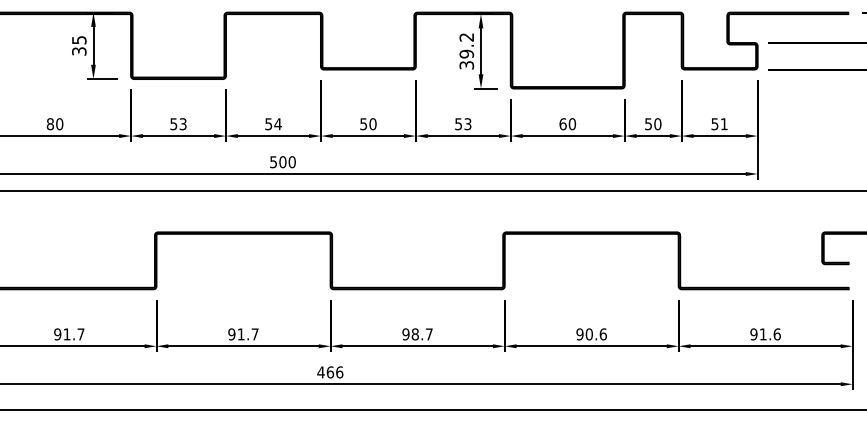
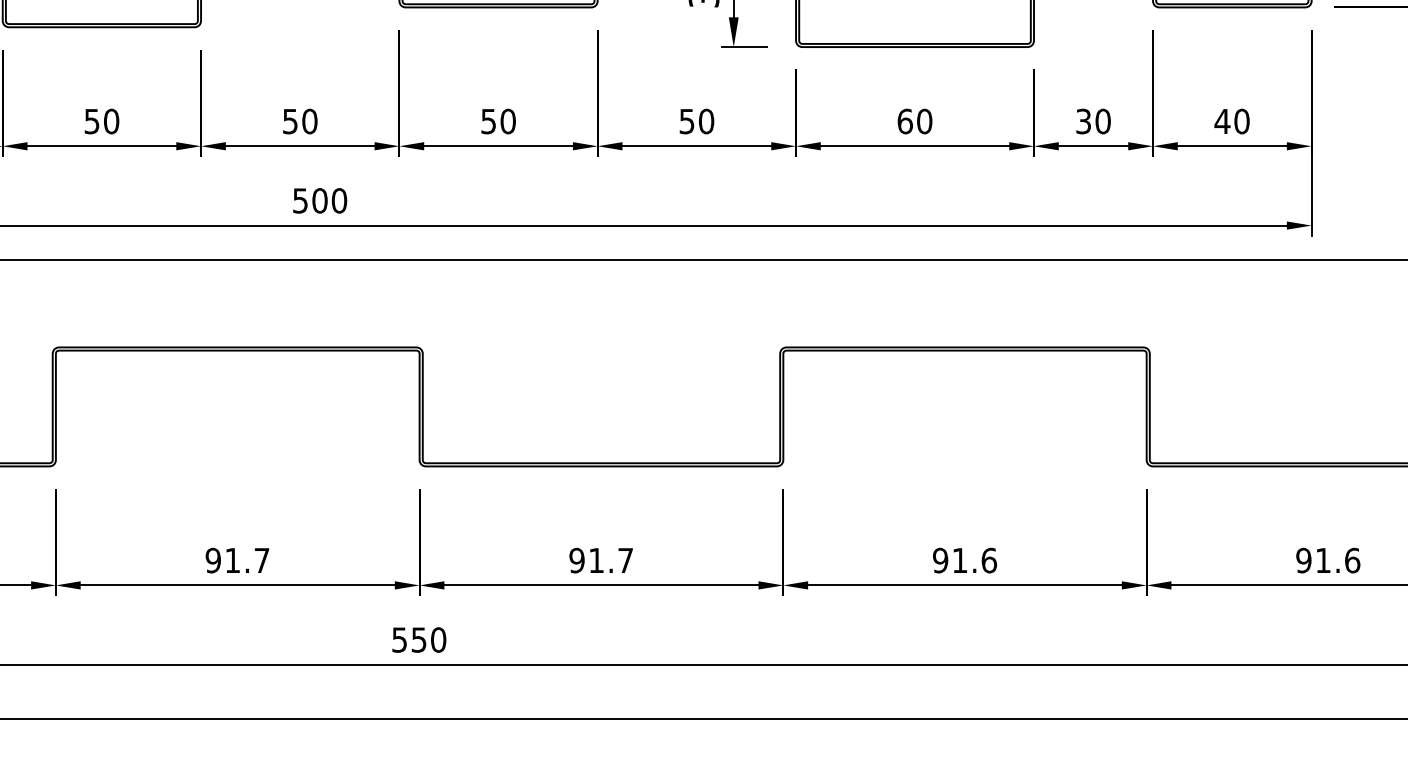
text: (648, 123) -> (1083, 120), 50 -> 30
text: (182, 124) -> (110, 122), 53 -> 50
text: (277, 124) -> (308, 122), 54 -> 50
text: (467, 124) -> (705, 122), 53 -> 50
text: (719, 124) -> (1231, 122), 51 -> 40
text: (414, 334) -> (594, 560), 98.7 -> 91.7
text: (588, 334) -> (958, 560), 90.6 -> 91.6
text: (330, 372) -> (419, 640), 466 -> 550

